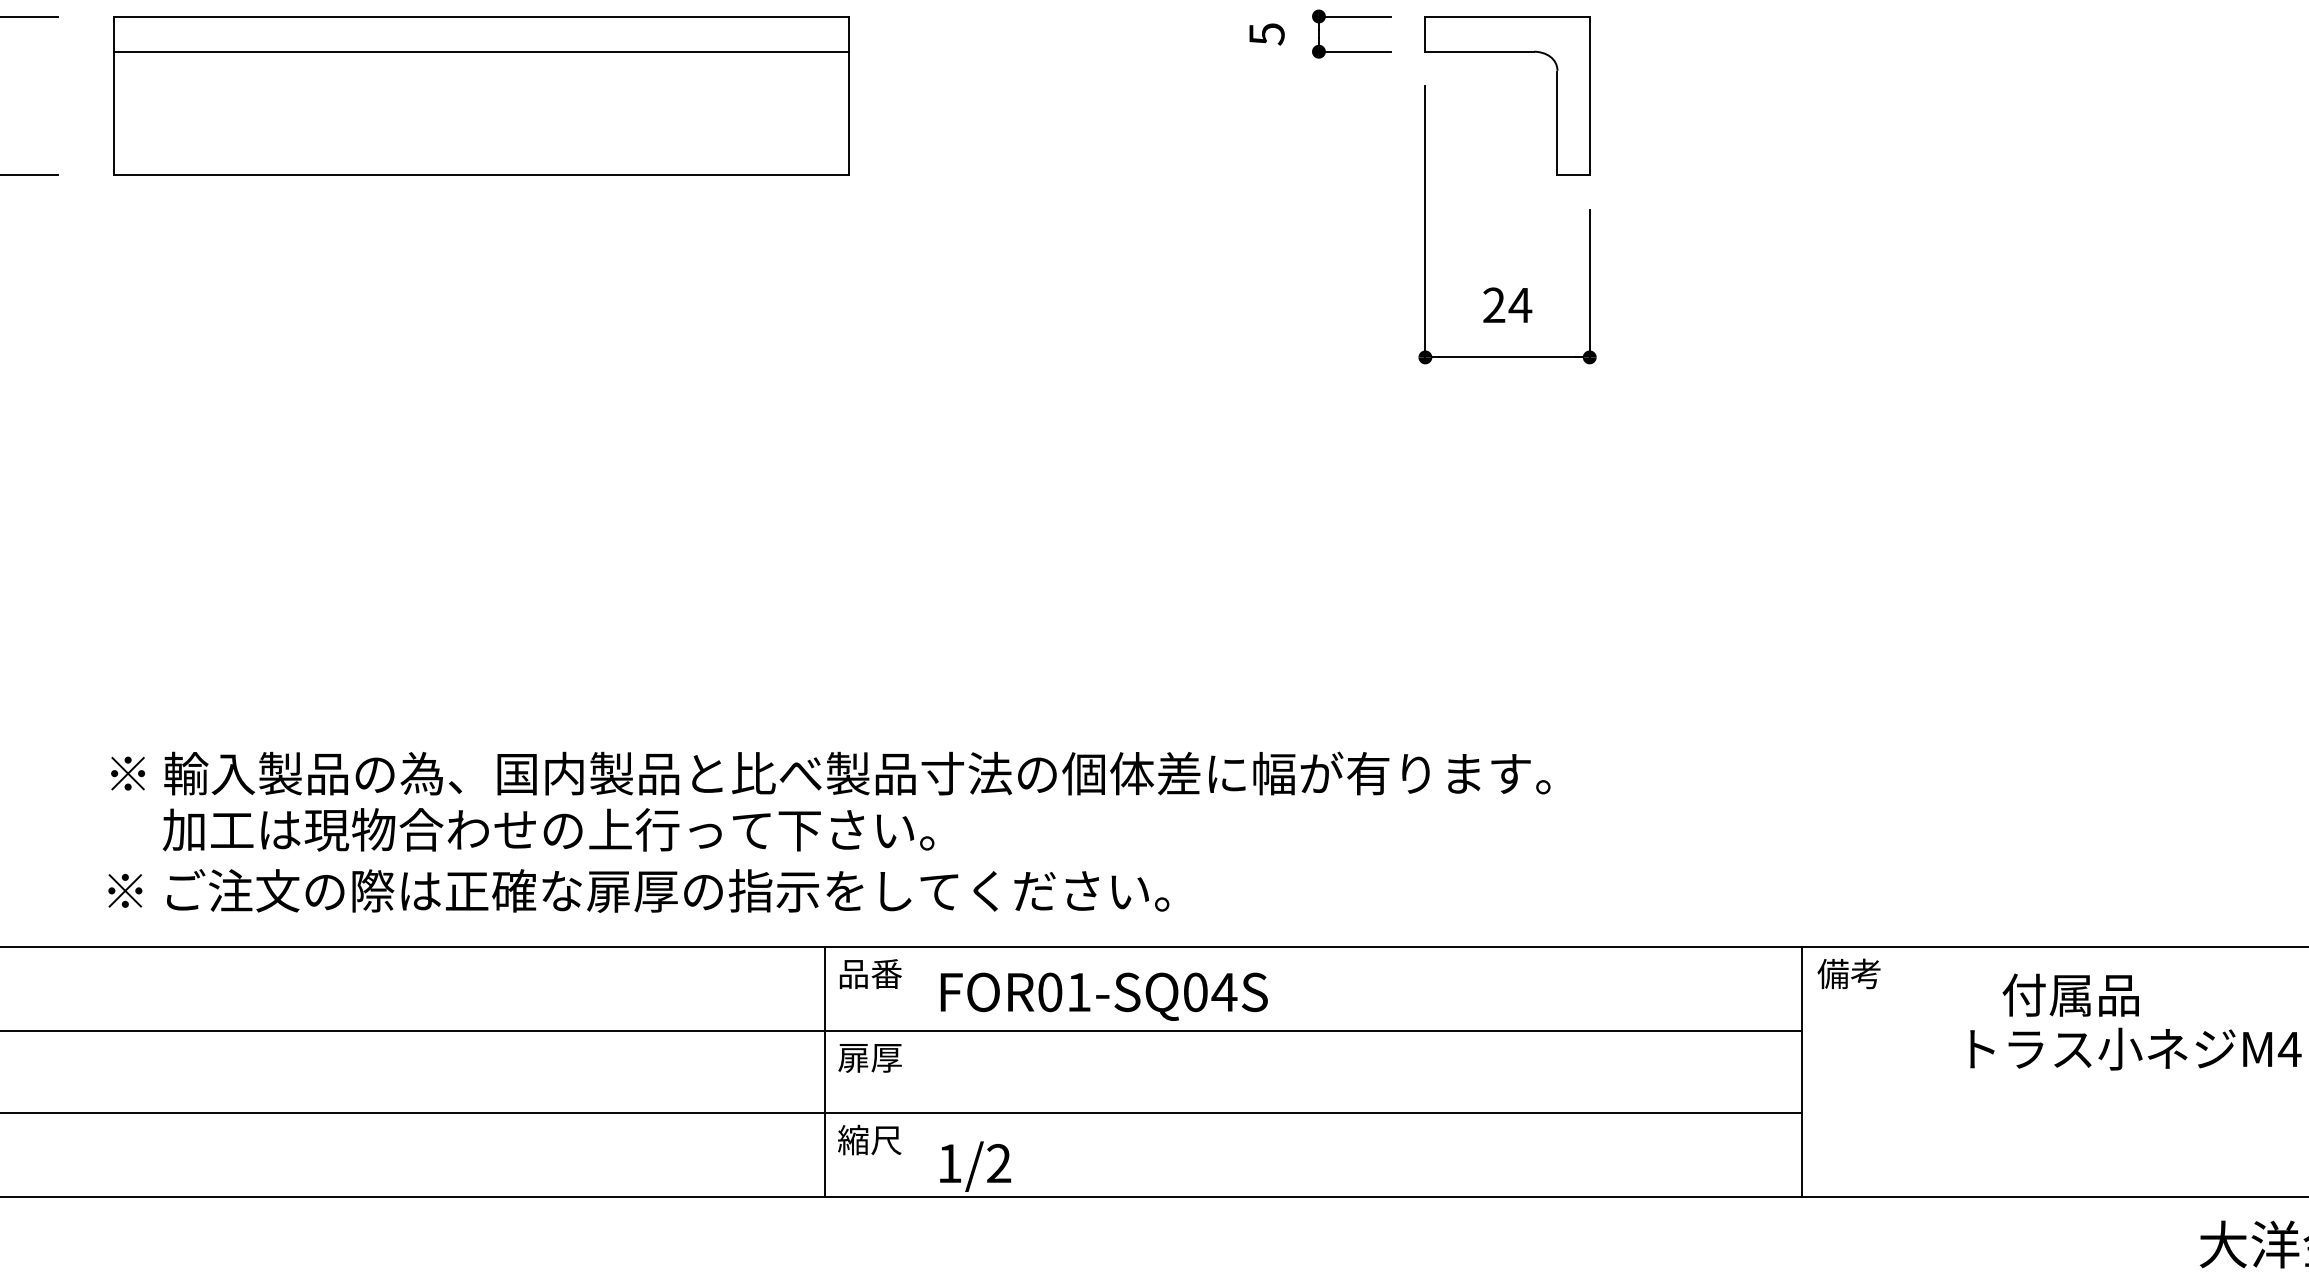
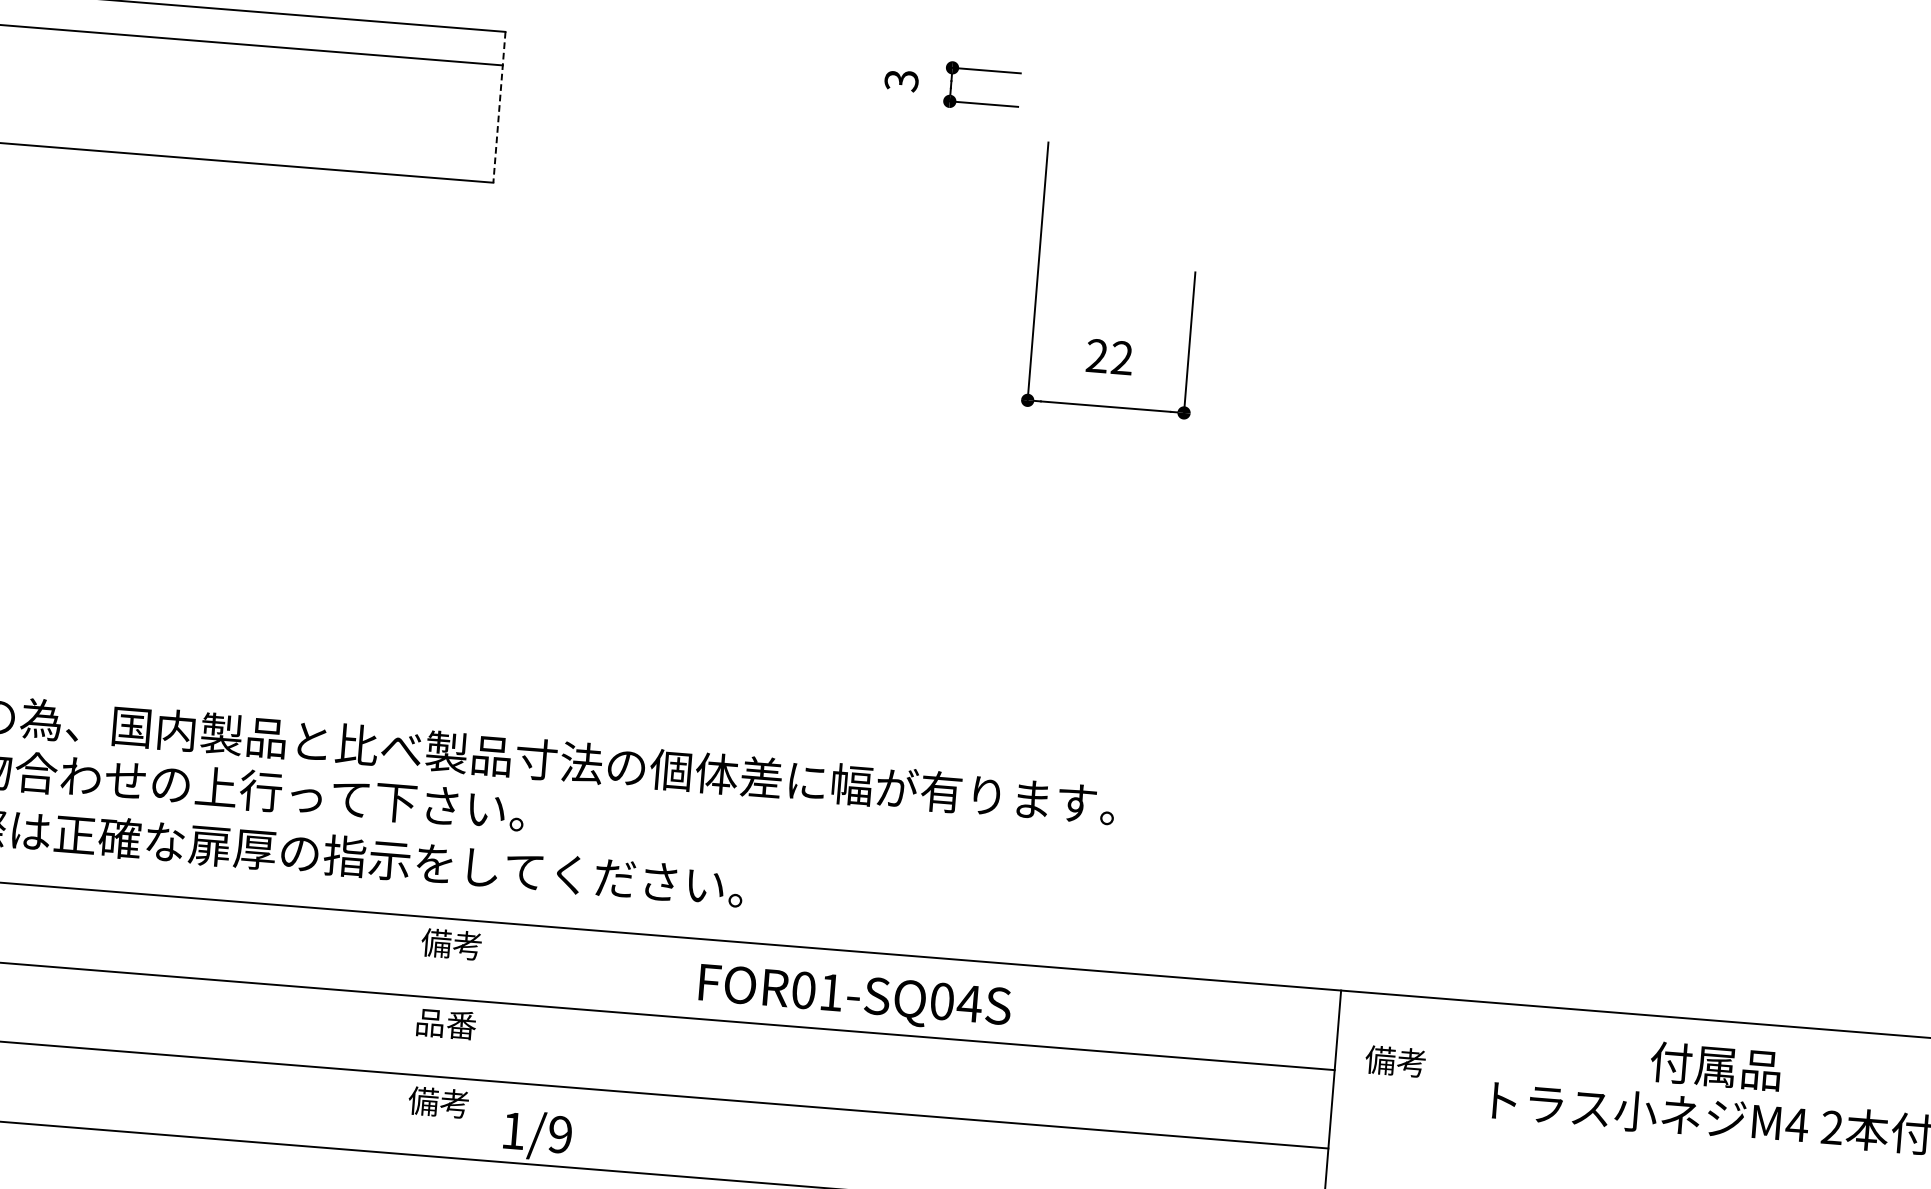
text: (1266, 34) -> (901, 80), 5 -> 3
part: (1507, 52) -> (1129, 116), removed
line: (849, 96) -> (499, 108), solid -> dashed
text: (1520, 304) -> (1122, 357), 24 -> 22
text: (869, 973) -> (451, 943), 品番 -> 備考
text: (1848, 973) -> (1395, 1061), moved
text: (2070, 994) -> (1715, 1065), moved
text: (1103, 996) -> (854, 998), moved
text: (869, 1057) -> (445, 1023), 扉厚 -> 品番
line: (824, 1072) -> (401, 1034), removed
text: (869, 1139) -> (438, 1101), 縮尺 -> 備考
text: (999, 1163) -> (560, 1134), 1/2 -> 1/9

